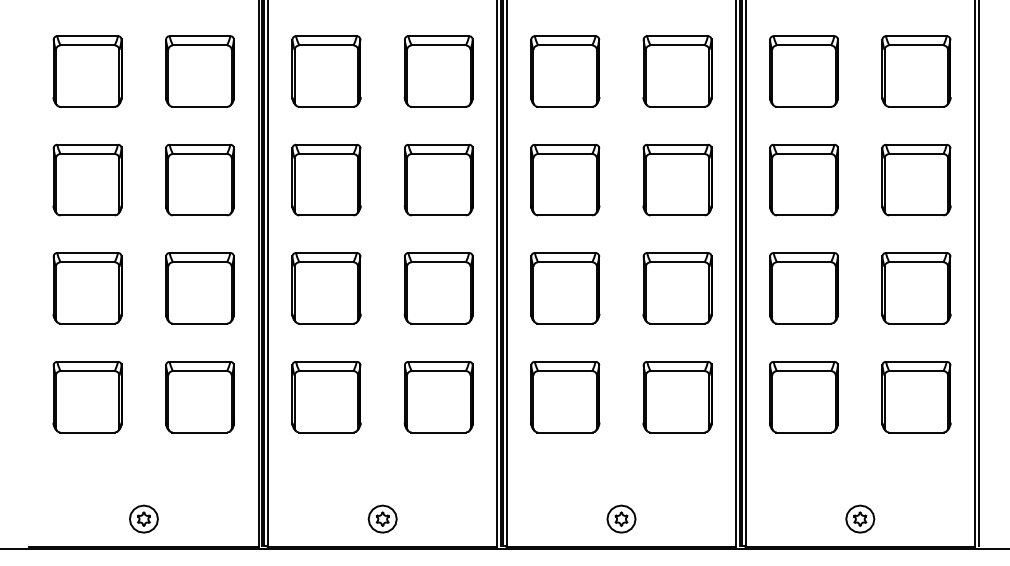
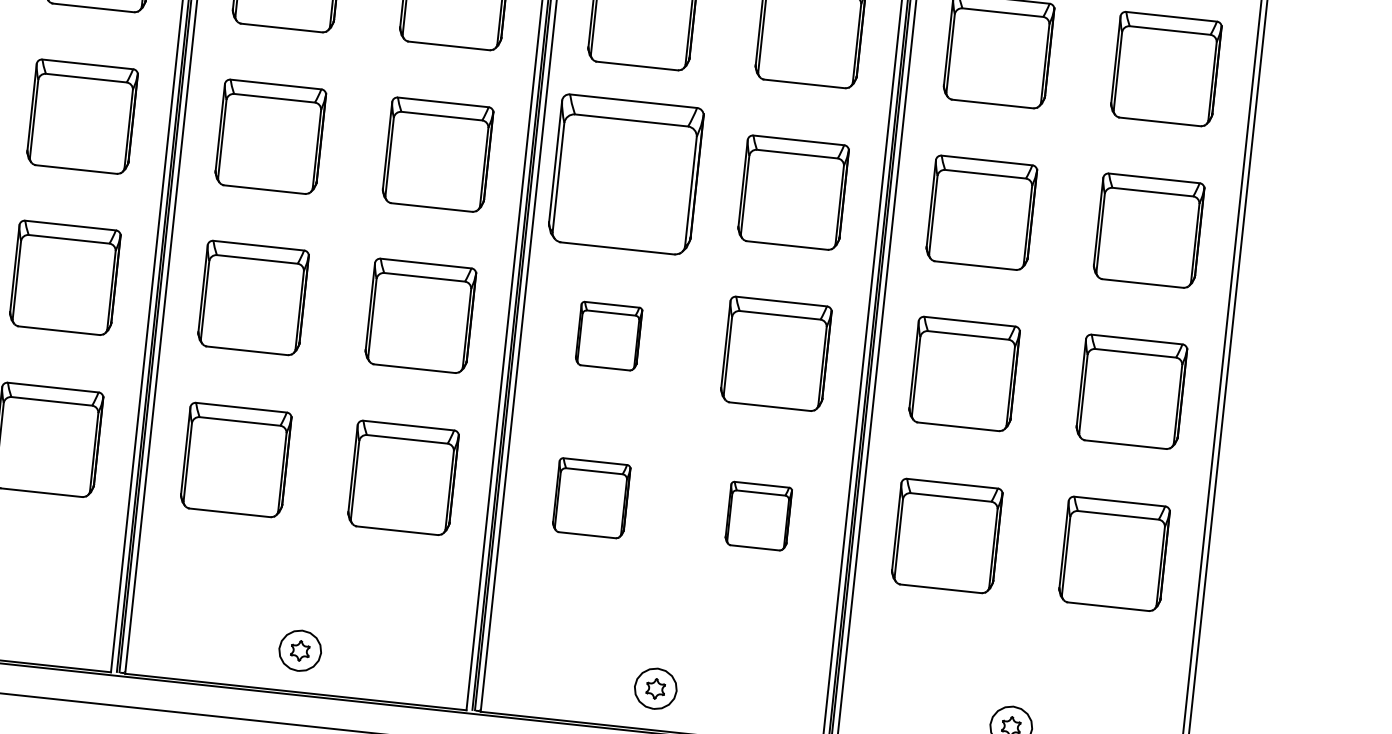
part: (565, 180) -> (626, 175), size x1.4
part: (565, 288) -> (609, 336), size x0.6
part: (565, 397) -> (591, 498), size x0.7
part: (677, 397) -> (758, 516), size x0.6

